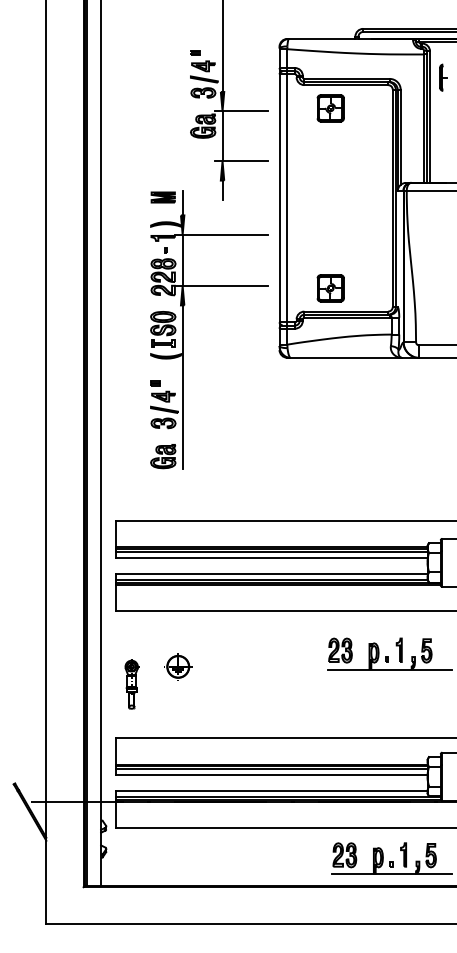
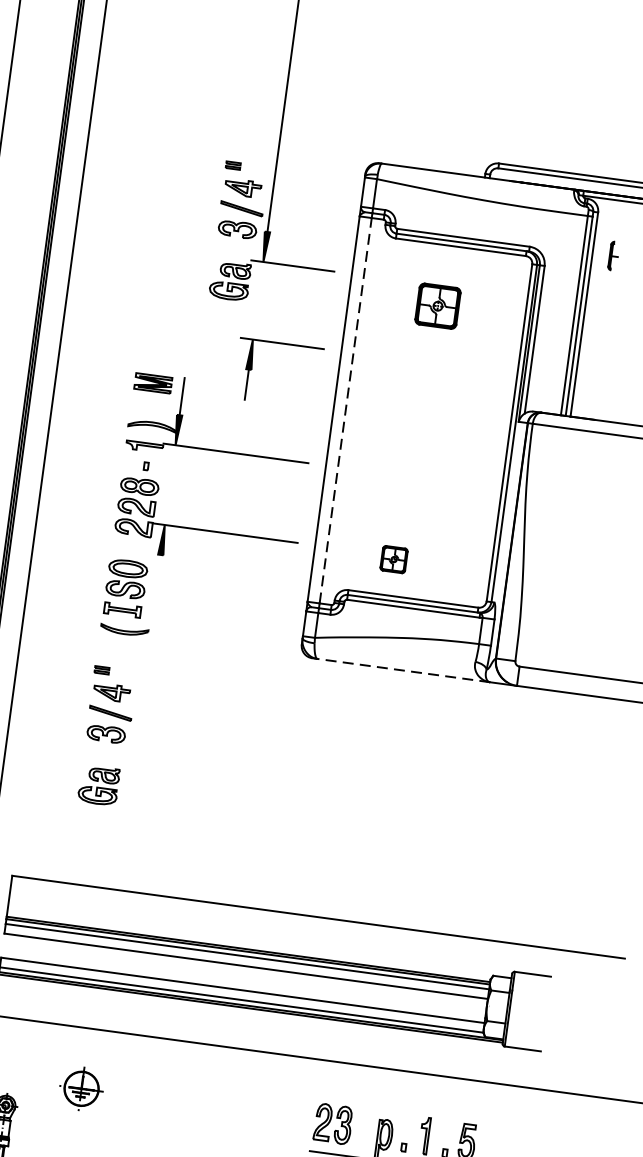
part: (443, 77) -> (613, 255), size x0.7
part: (330, 108) -> (437, 306), moved
line: (222, 136) -> (258, 301), removed
line: (287, 197) -> (346, 409), solid -> dashed
line: (182, 260) -> (169, 485), removed
part: (330, 288) -> (393, 559), size x0.6
line: (346, 357) -> (404, 670), solid -> dashed
line: (182, 387) -> (143, 682), removed
part: (178, 666) -> (82, 1088), moved

